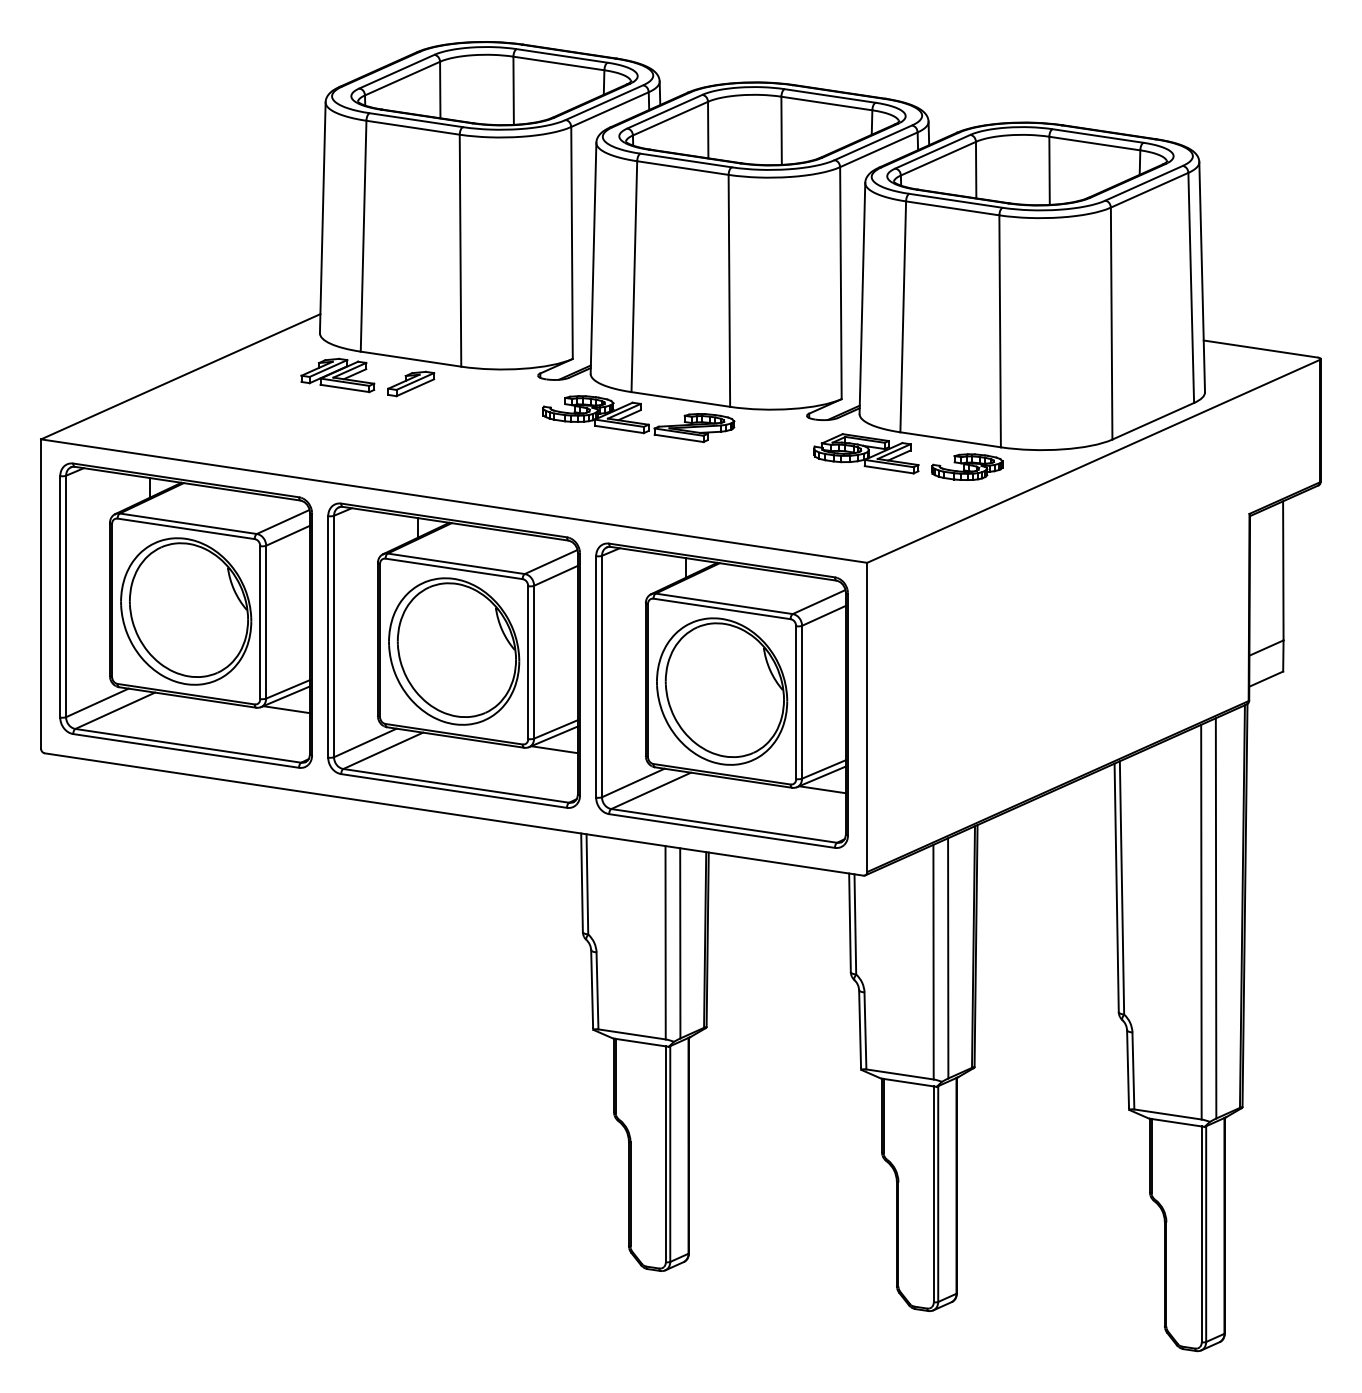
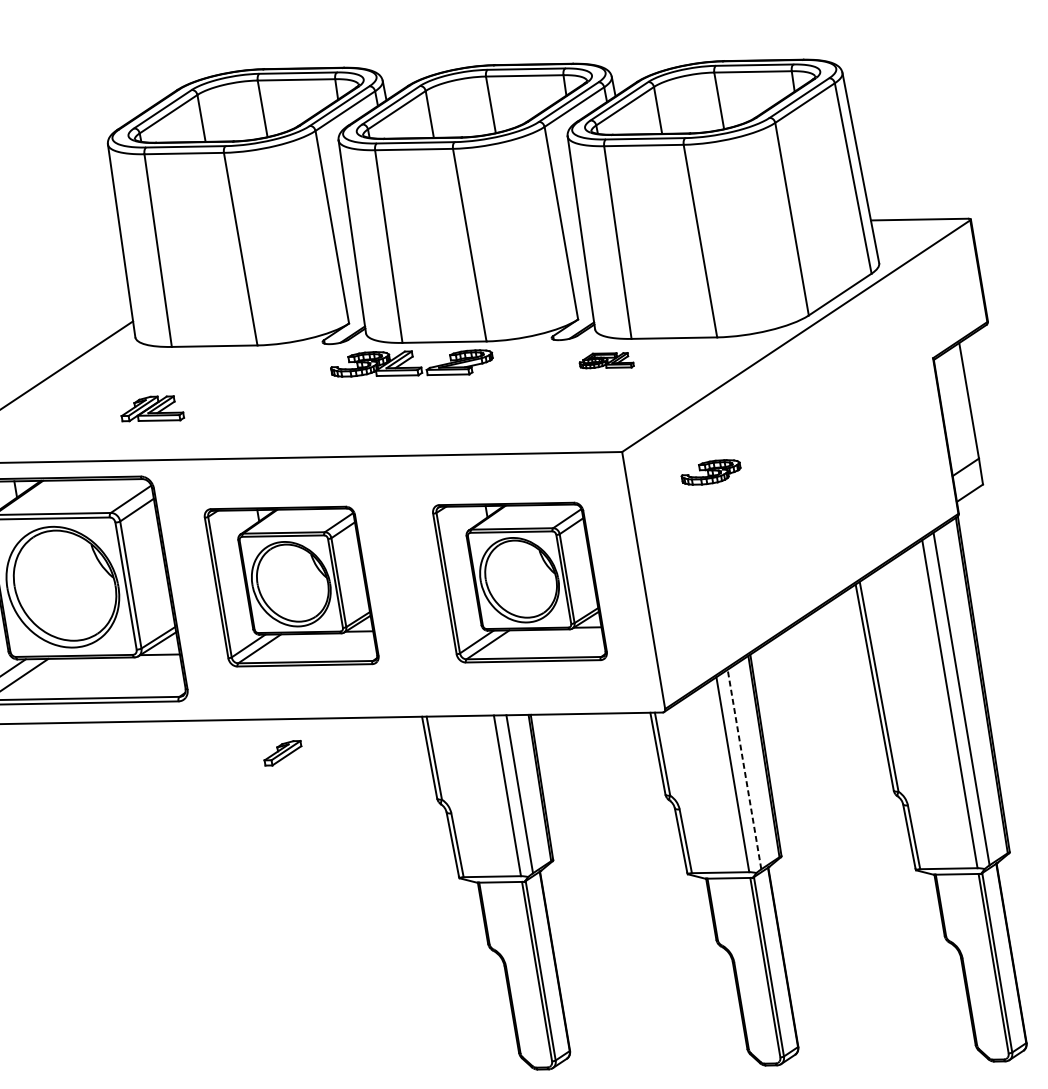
part: (337, 375) -> (151, 410), moved
part: (411, 383) -> (283, 752), moved
part: (866, 453) -> (606, 361), size x0.6
part: (967, 466) -> (711, 471), moved
part: (453, 655) -> (291, 586), size x0.7
part: (721, 695) -> (519, 582), size x0.7
line: (948, 957) -> (744, 768), solid -> dashed

